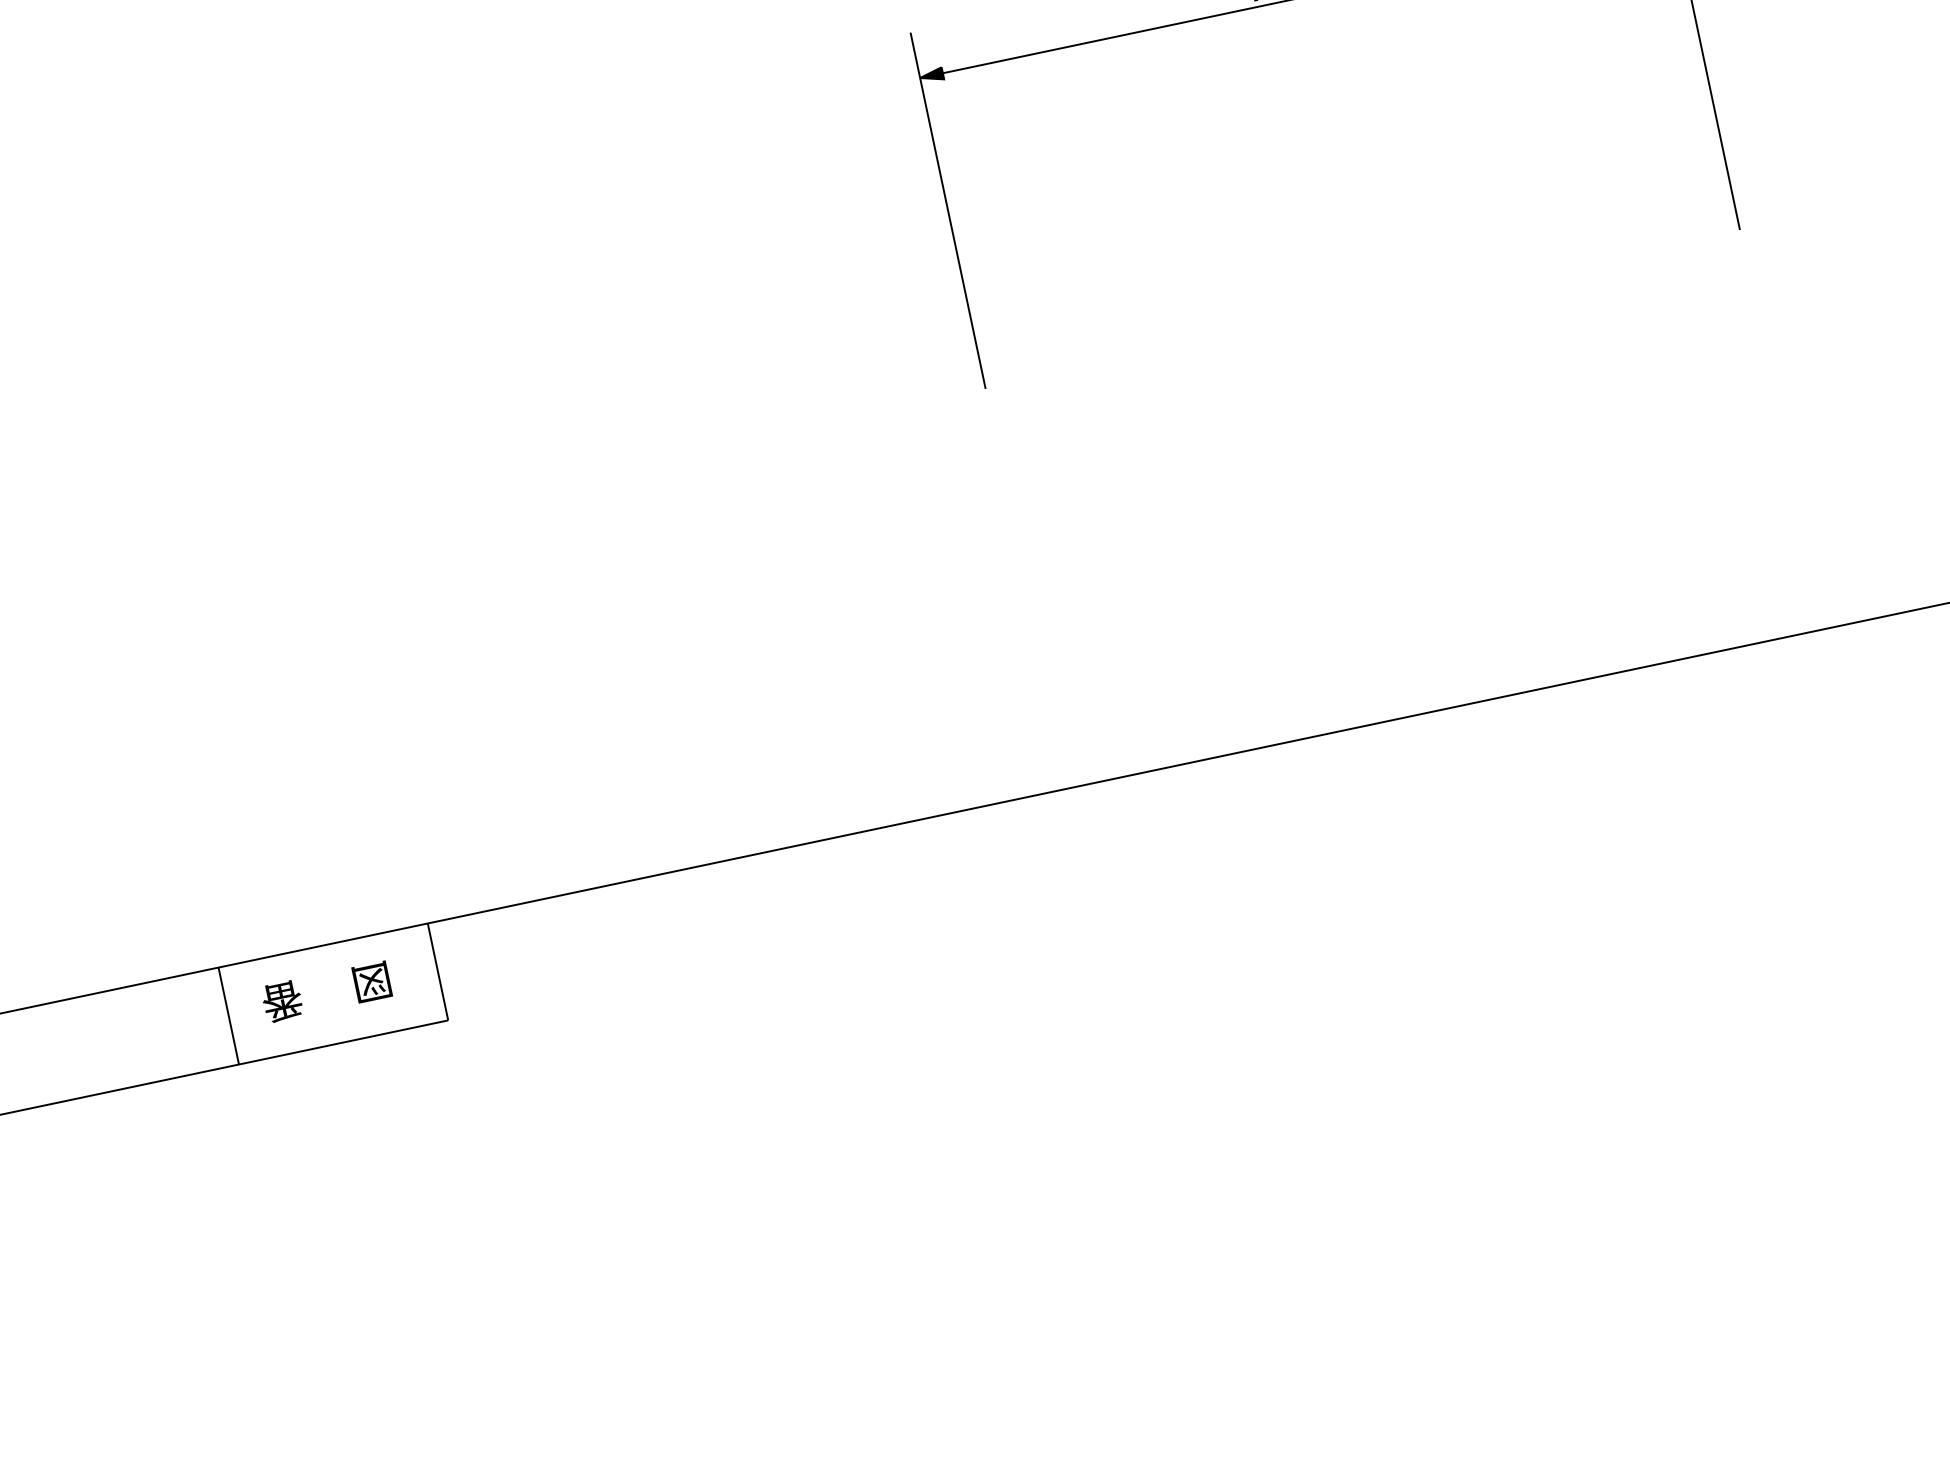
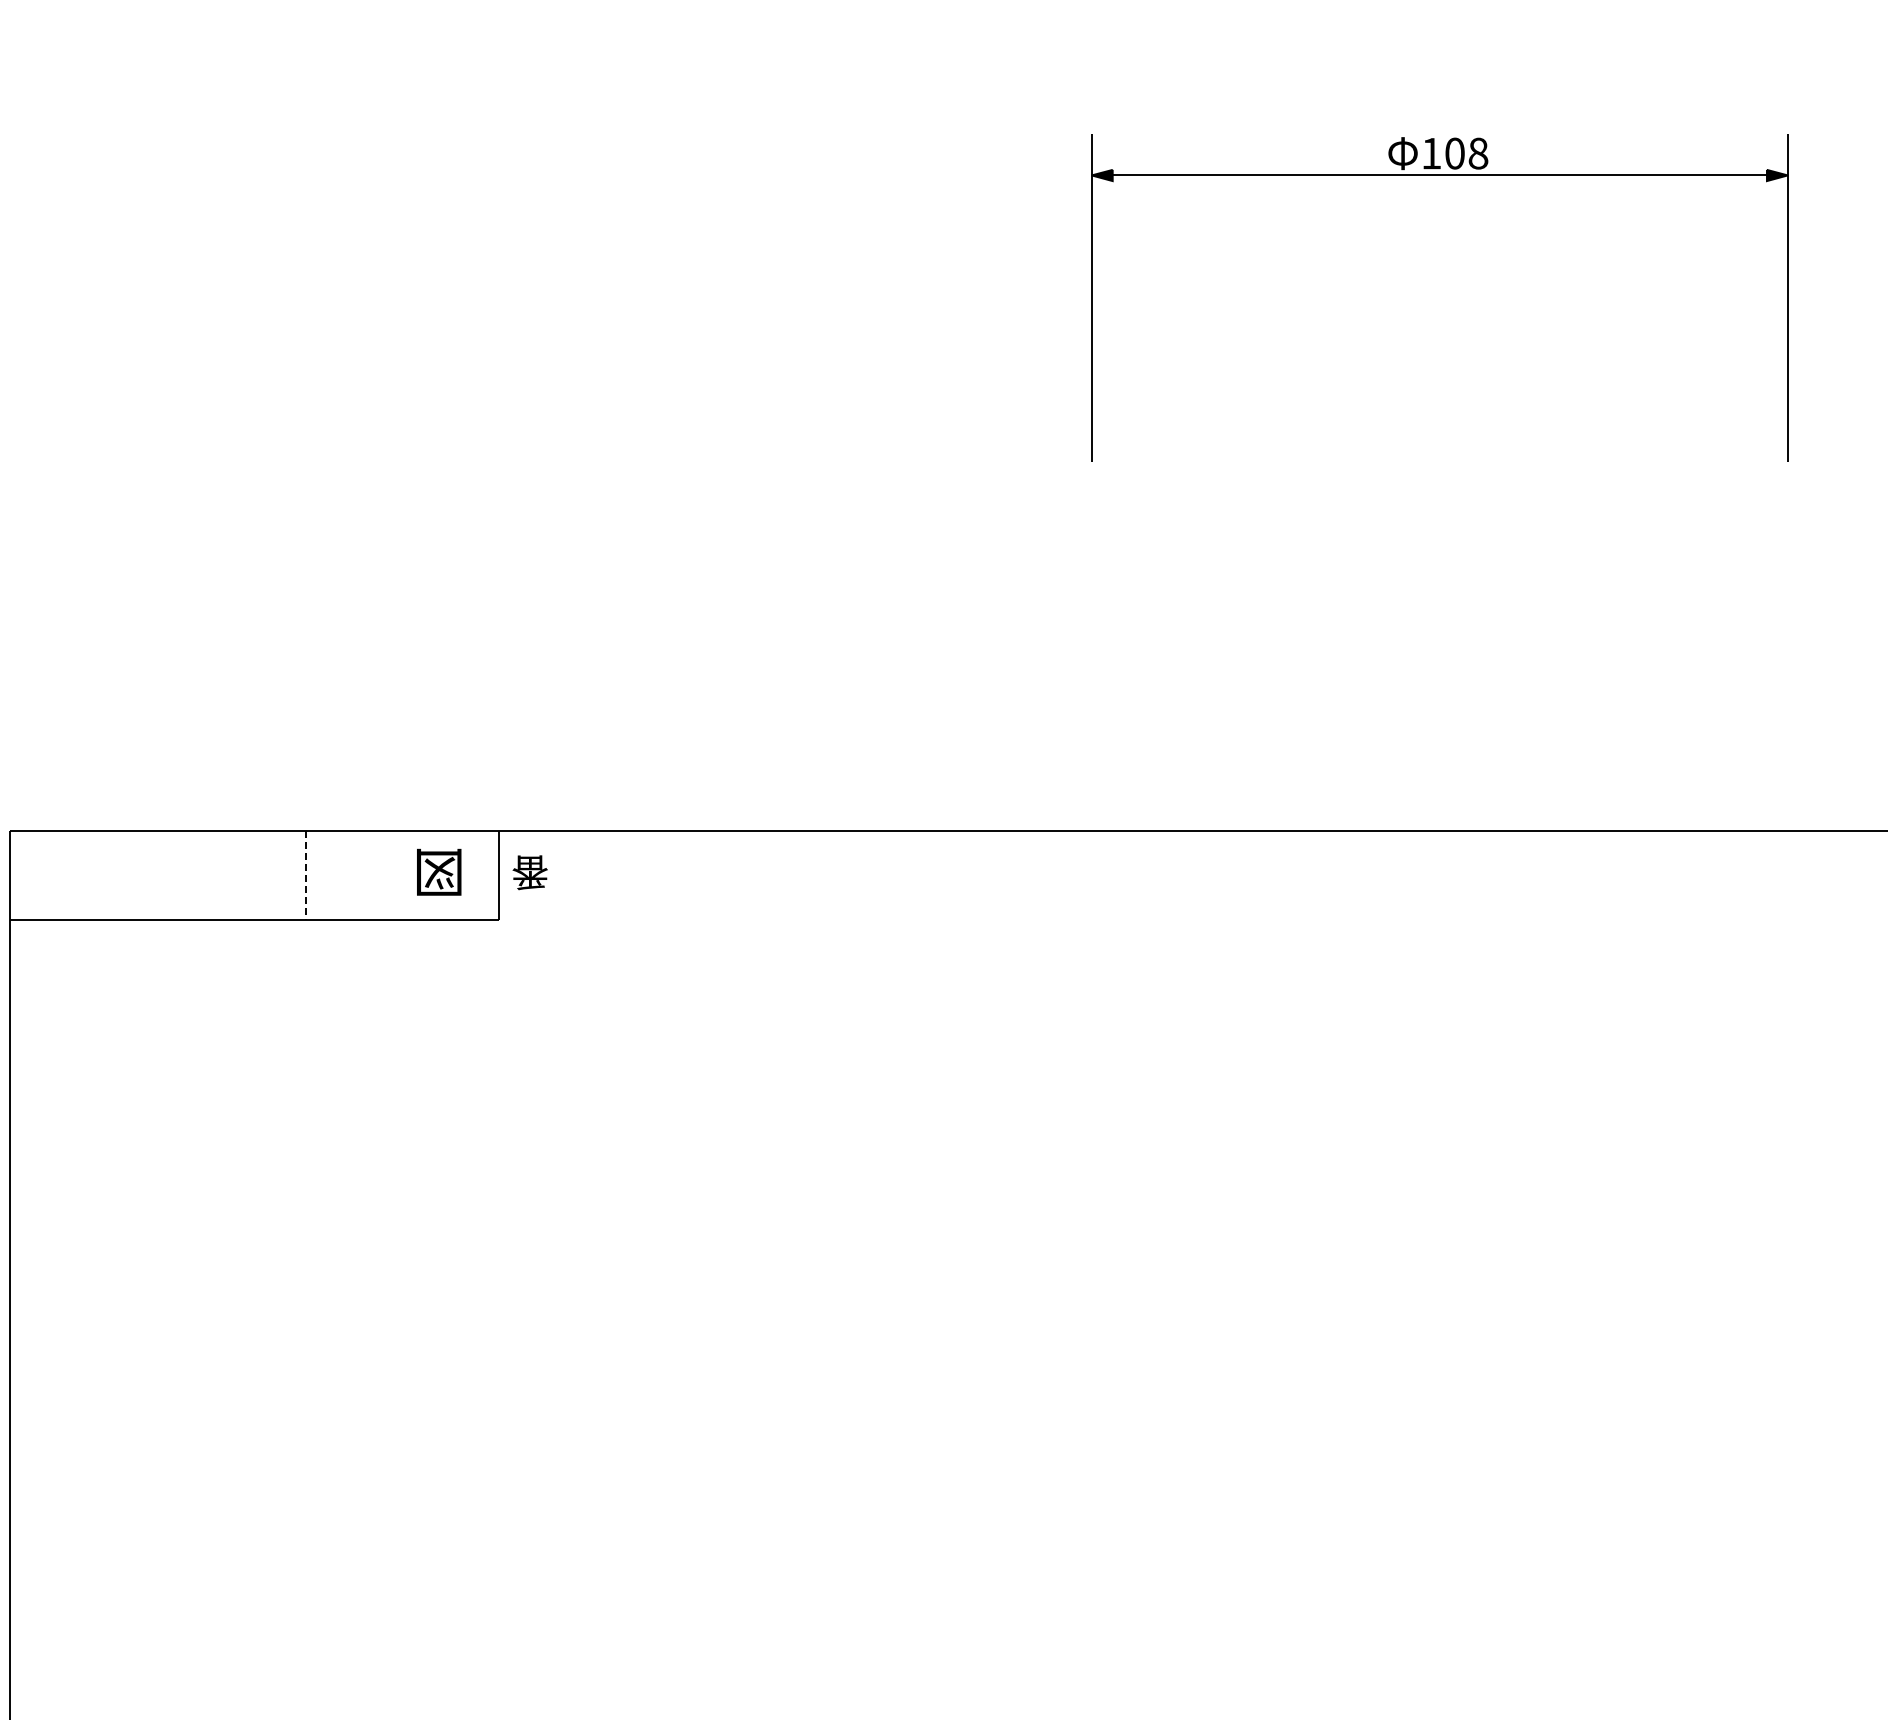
part: (371, 981) -> (438, 871), size x1.4
part: (281, 1001) -> (529, 872), moved
line: (229, 1015) -> (306, 875), solid -> dashed

